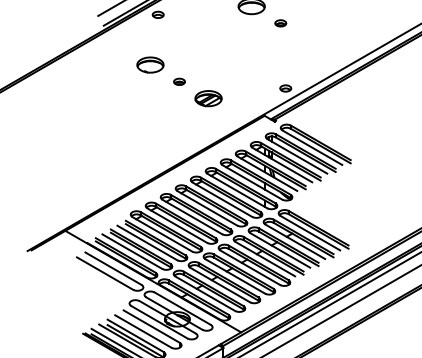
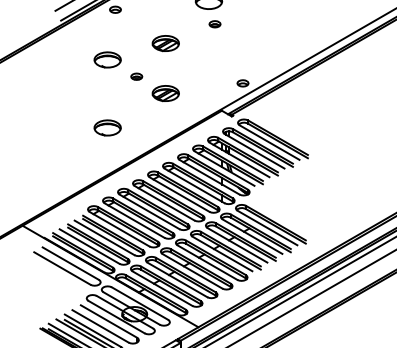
part: (280, 23) -> (214, 24), moved
part: (208, 48) -> (165, 43), added
part: (150, 132) -> (107, 127), added

